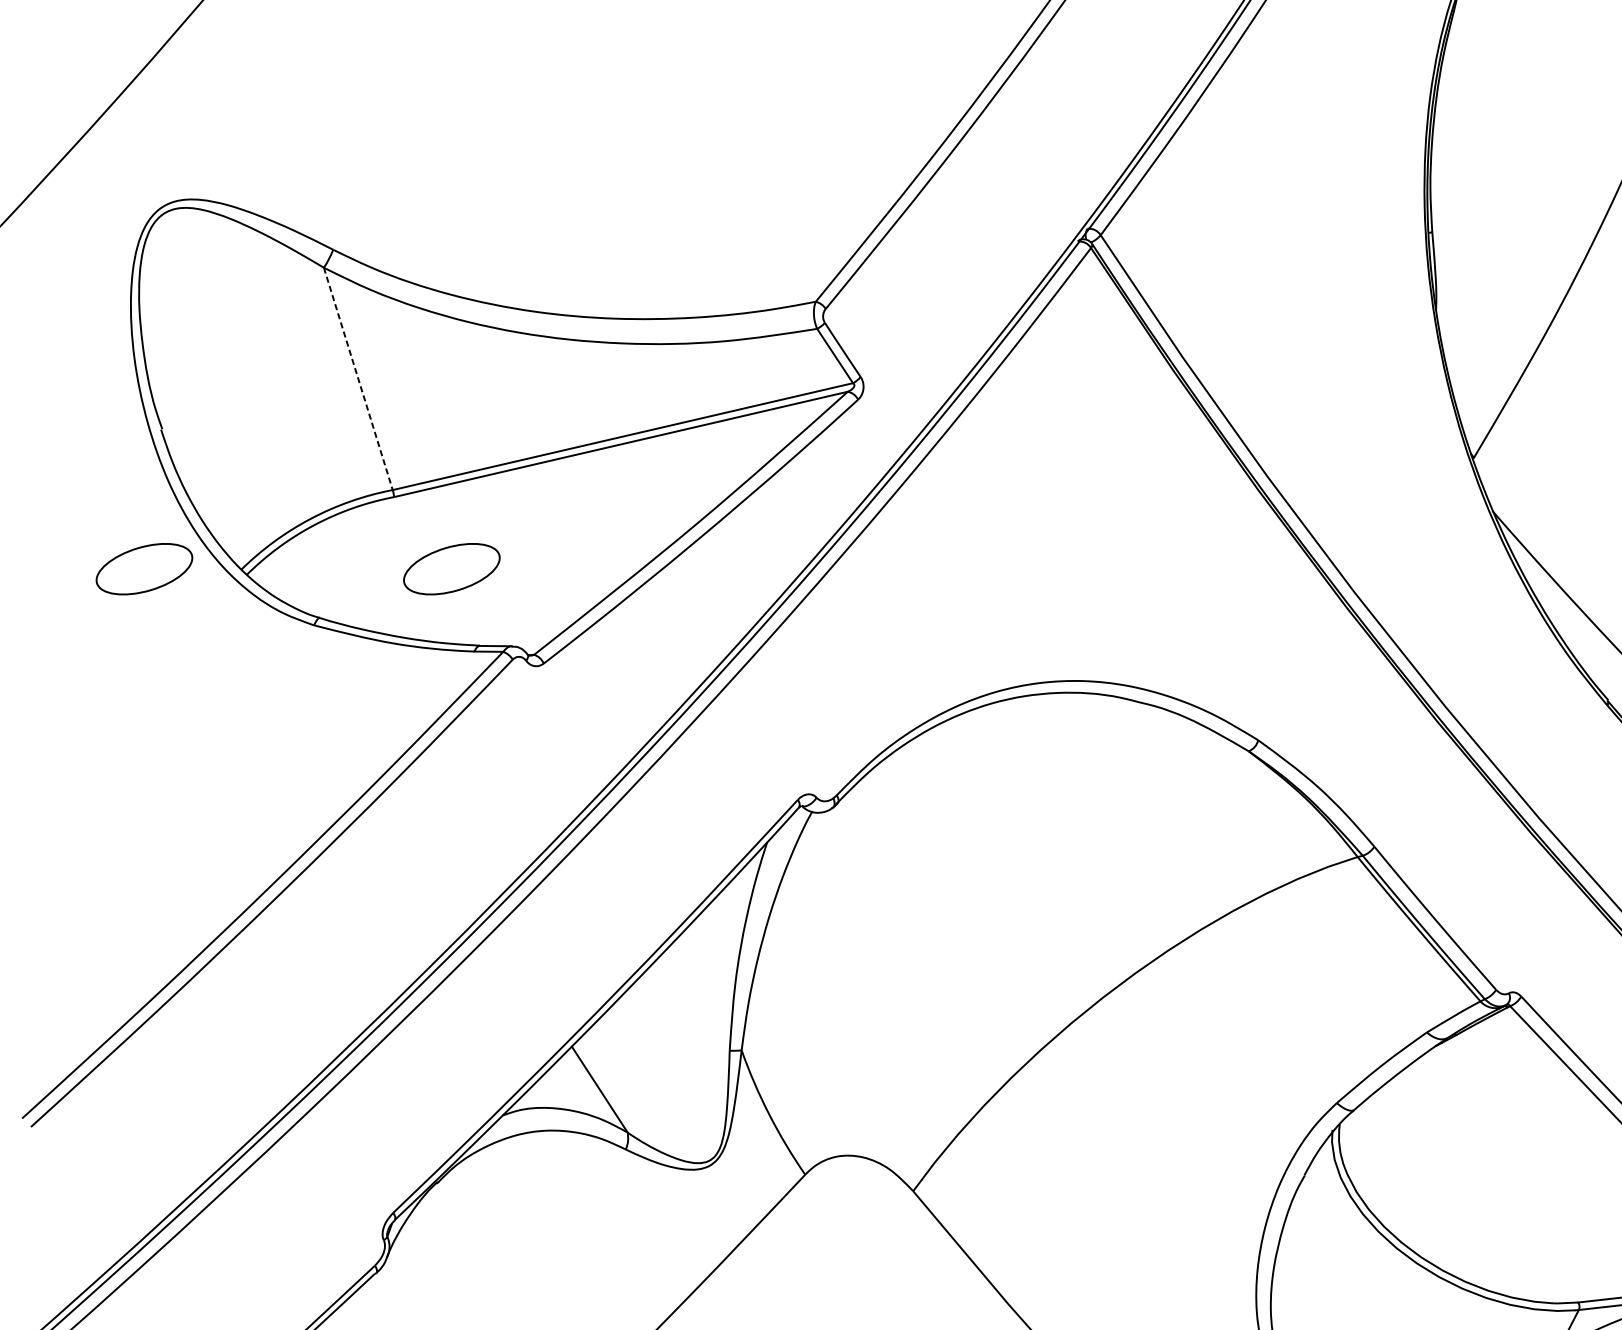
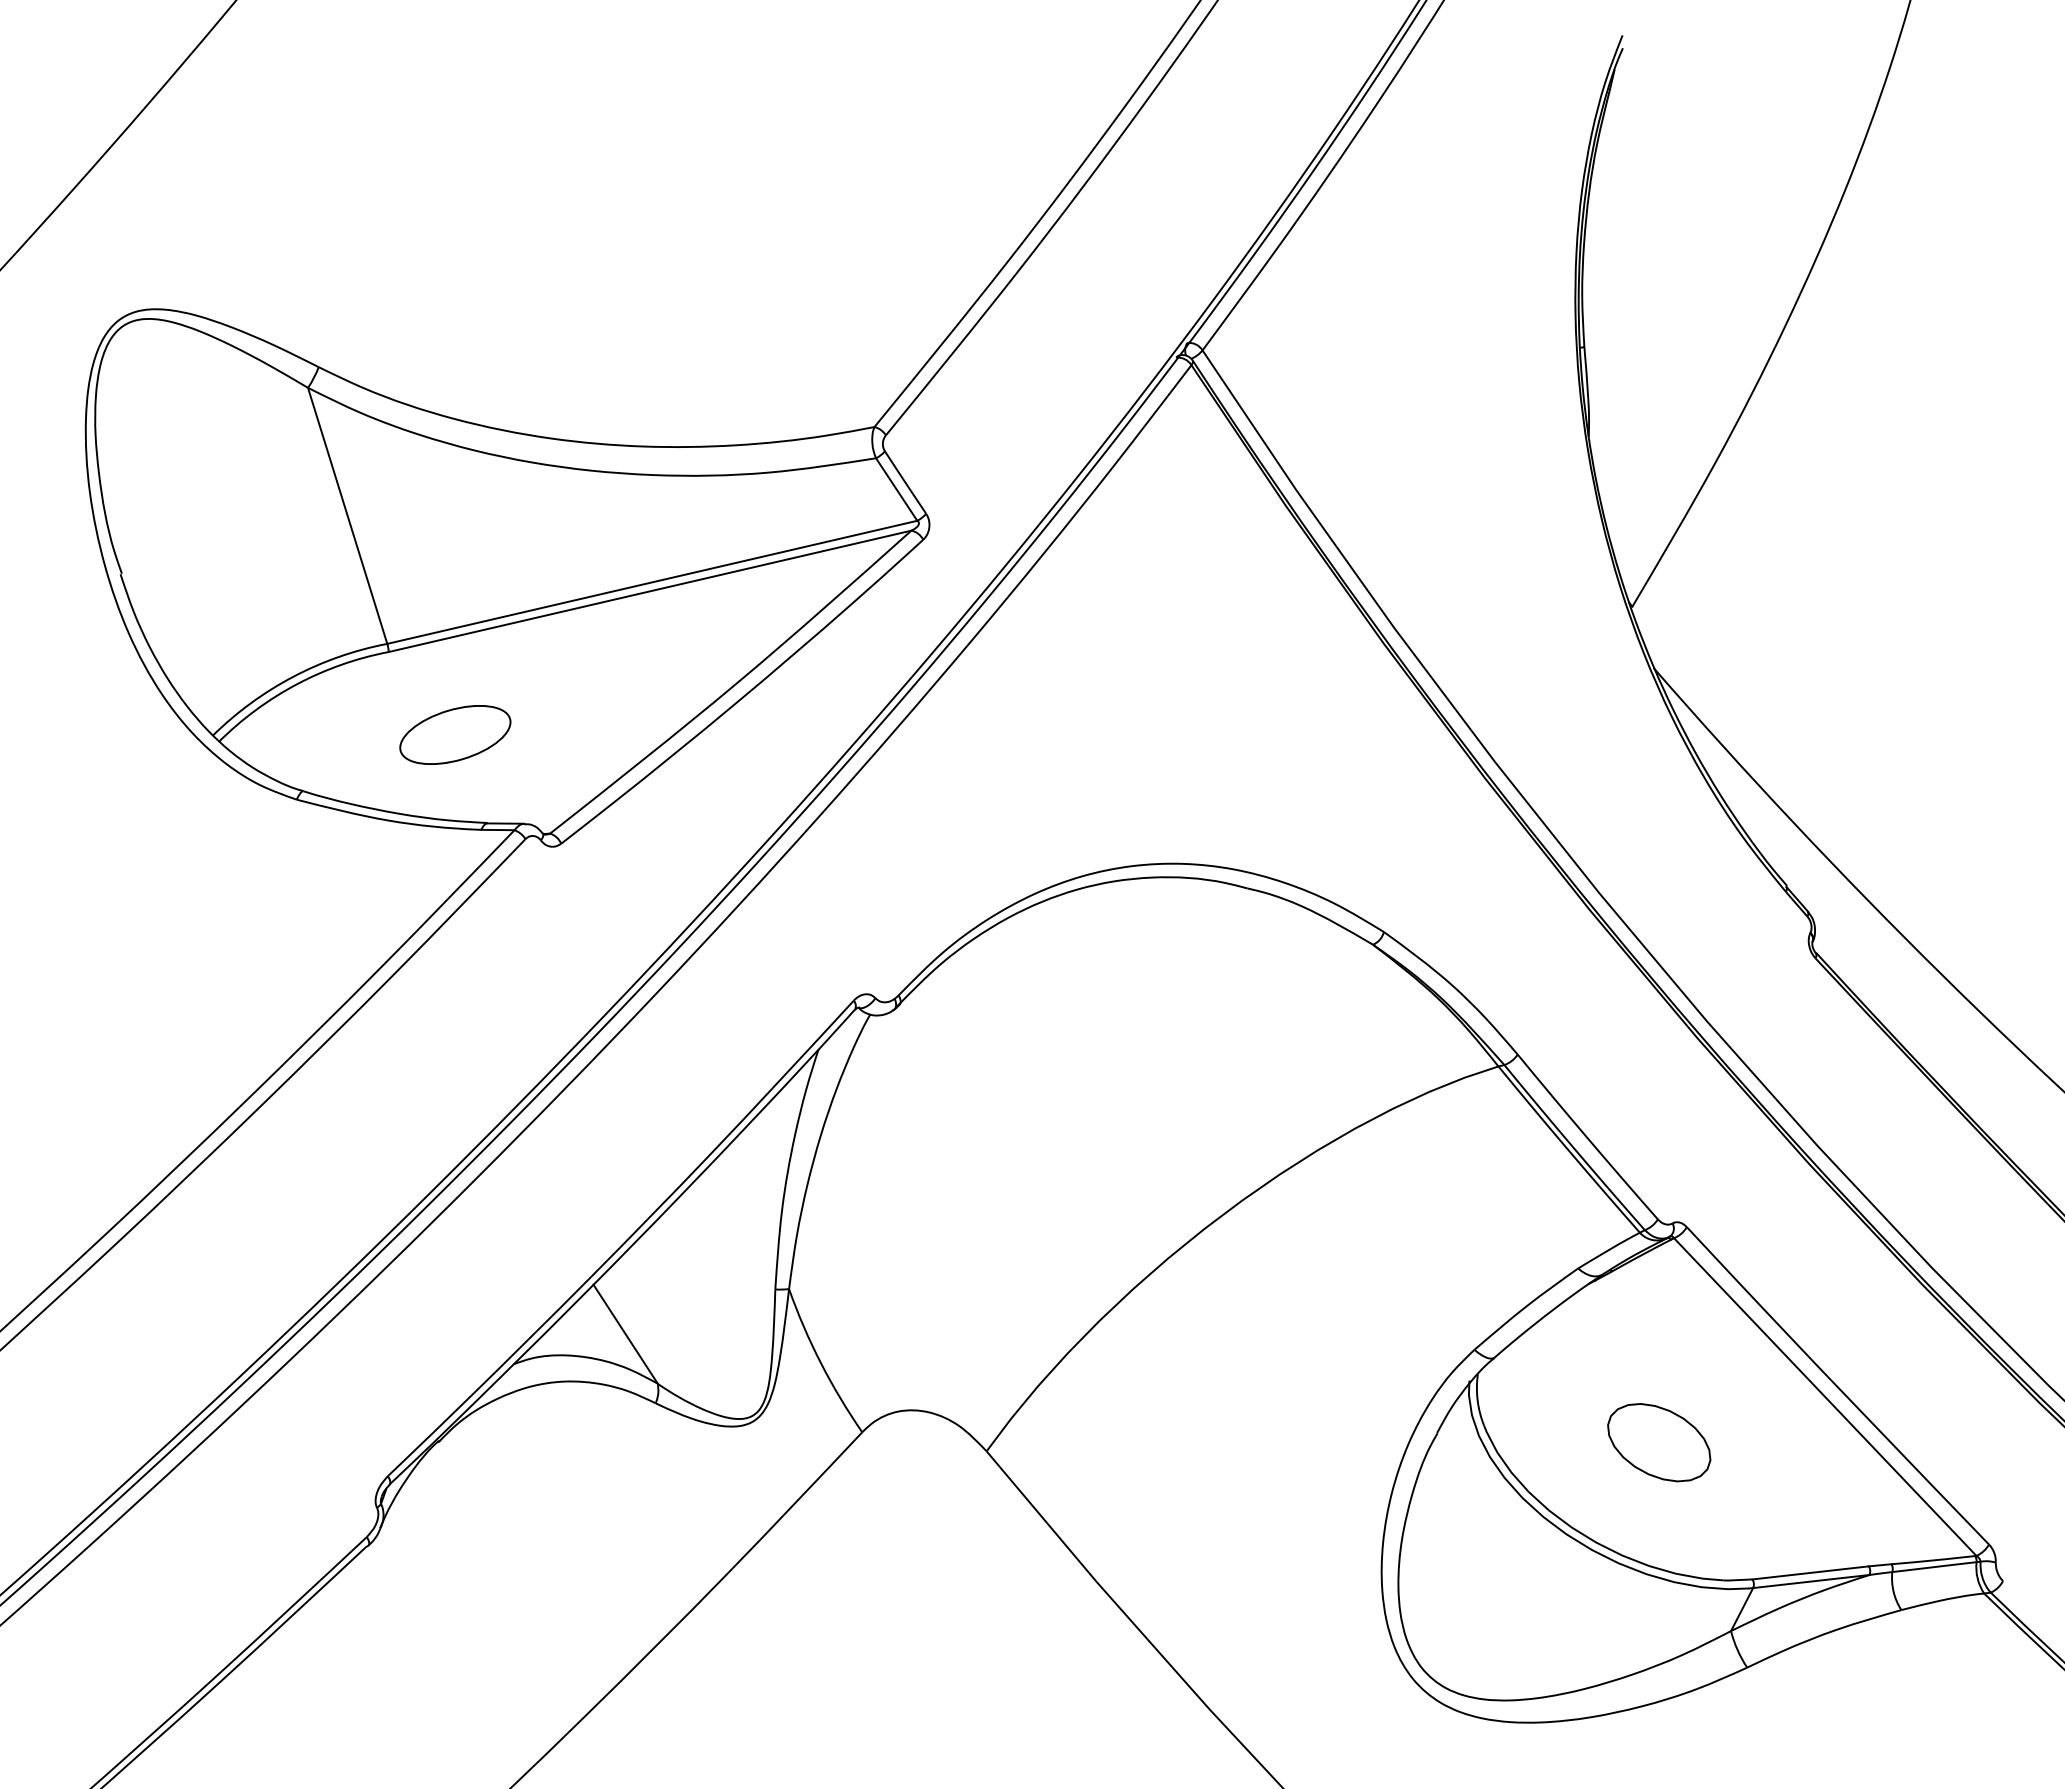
line: (358, 379) -> (347, 516), dashed -> solid
part: (144, 568) -> (101, 734), removed
part: (1497, 1183) -> (1659, 1442), added

